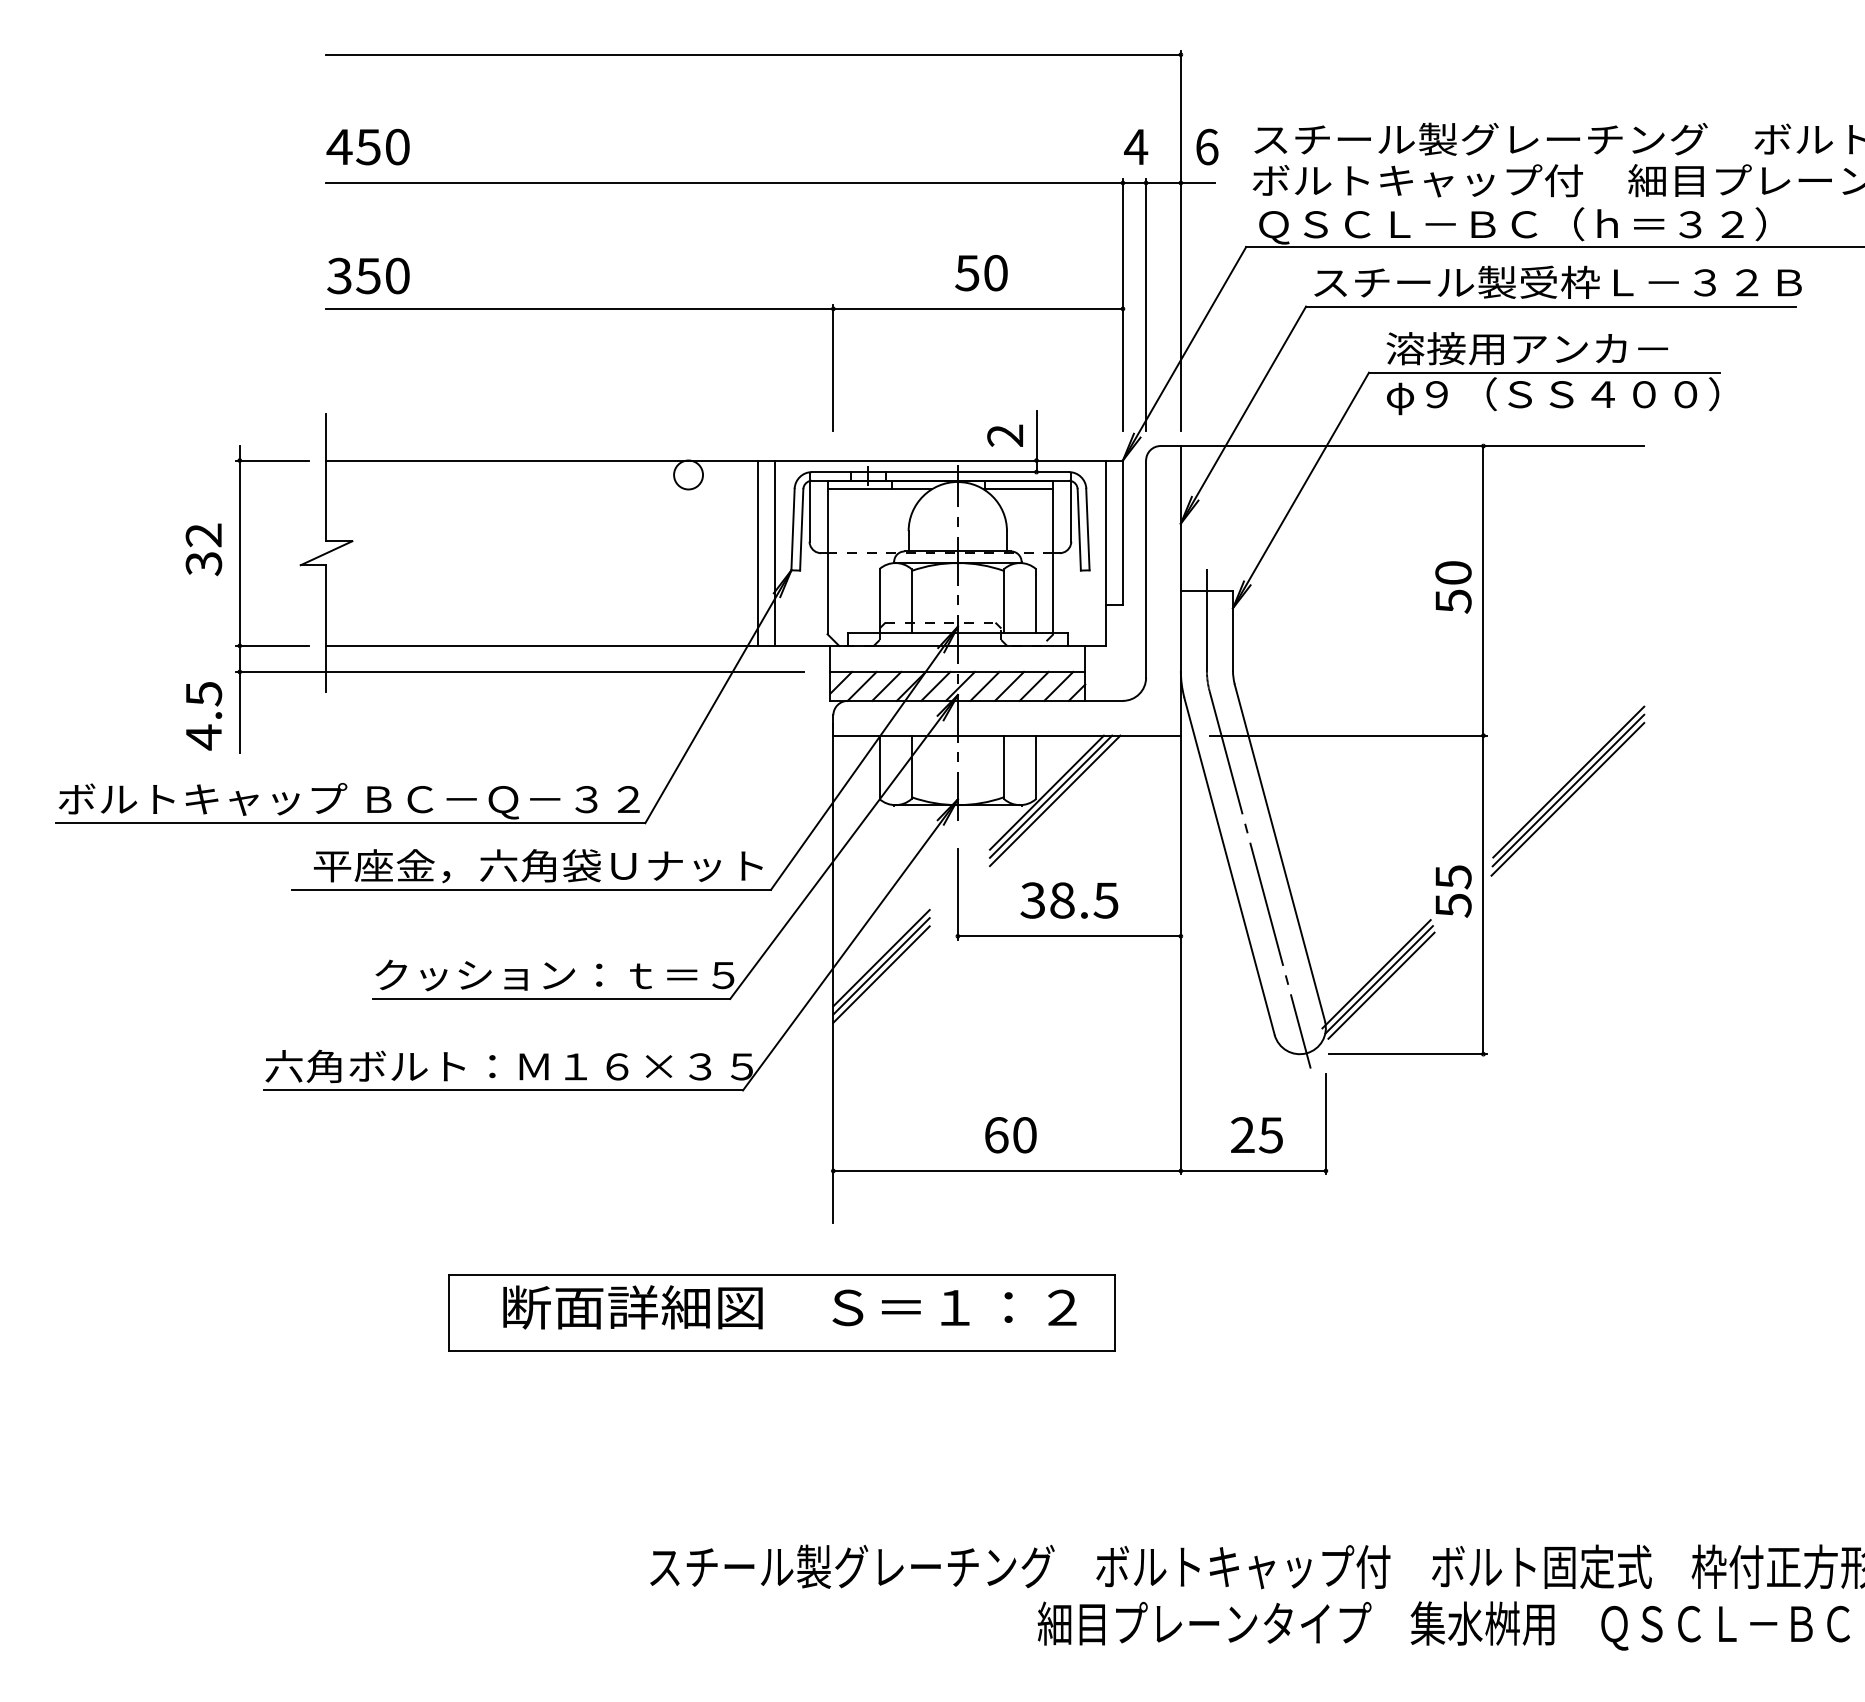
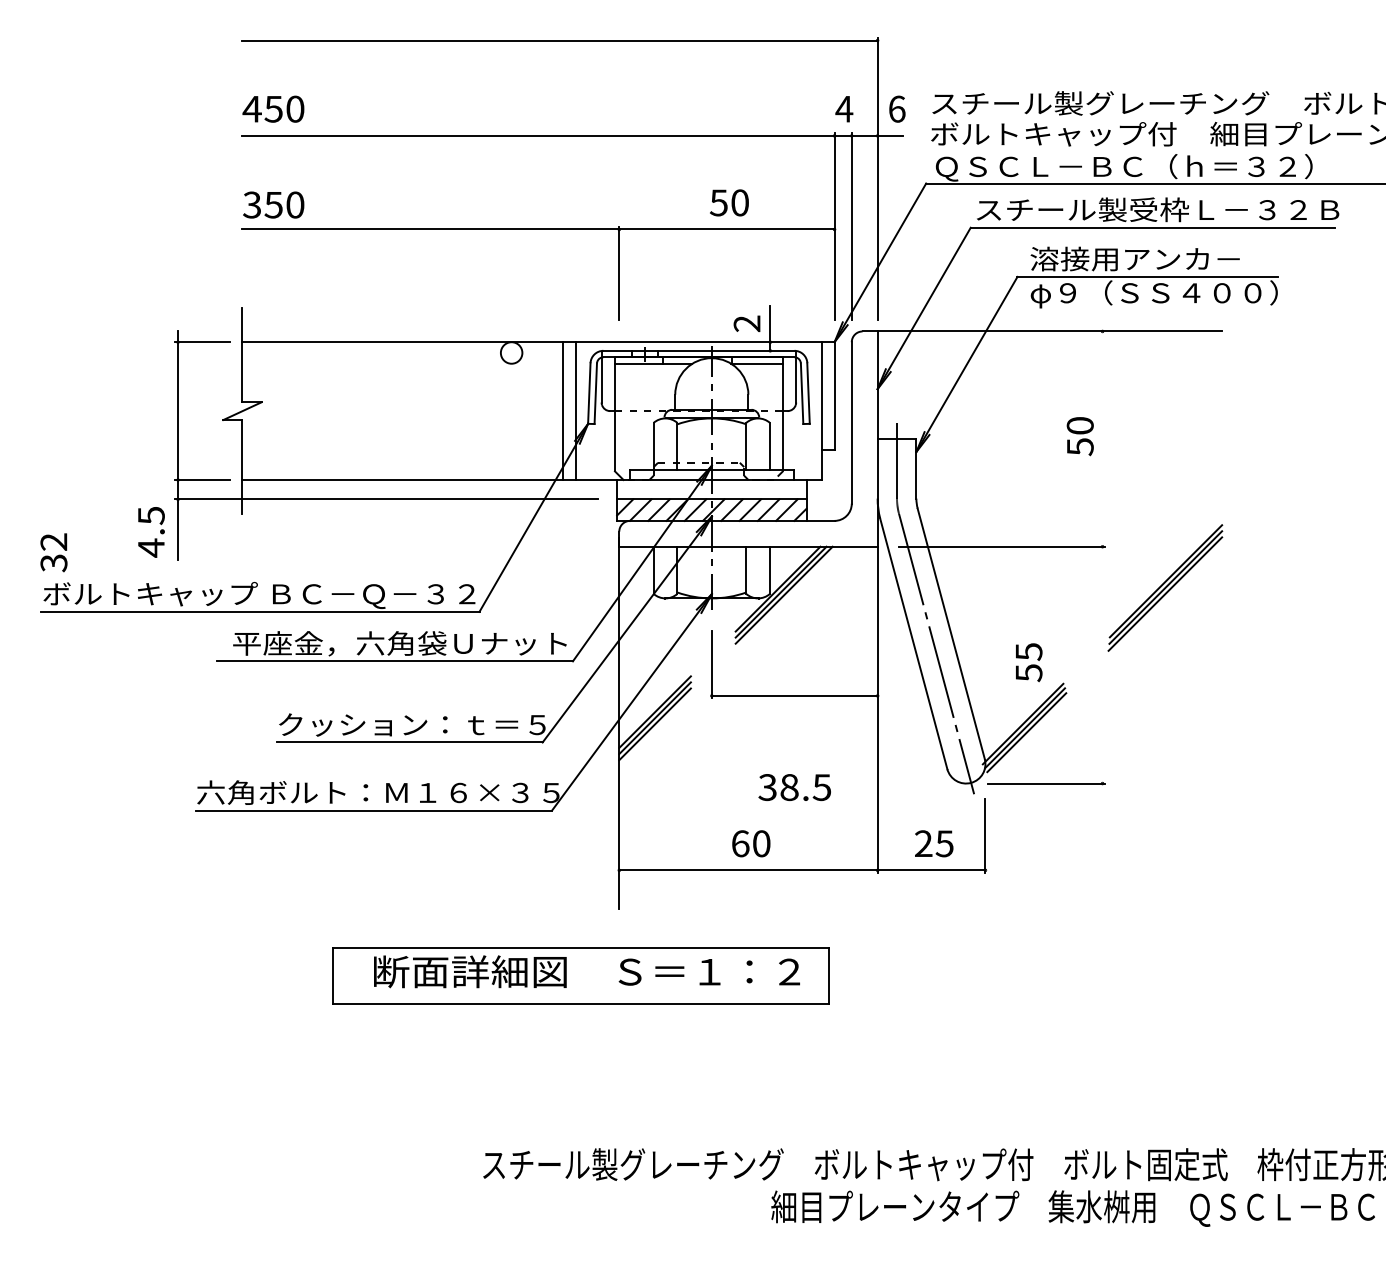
text: (203, 549) -> (53, 552), moved
line: (1483, 750) -> (1102, 557), removed
text: (1453, 891) -> (1029, 662), moved
text: (1069, 900) -> (794, 787), moved

